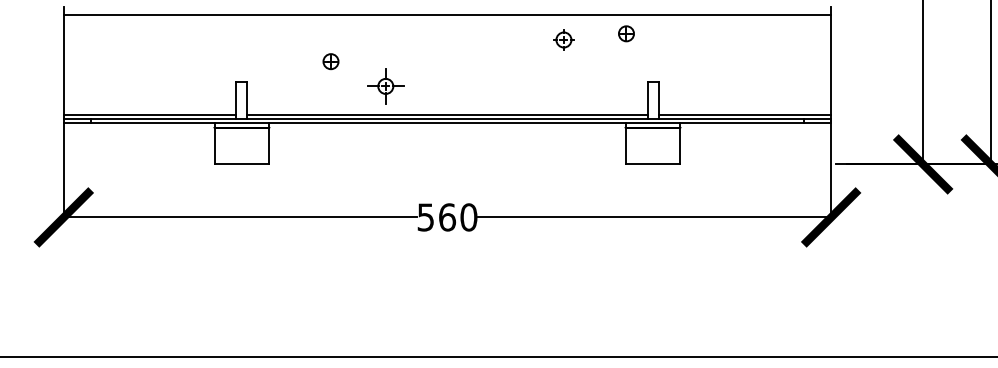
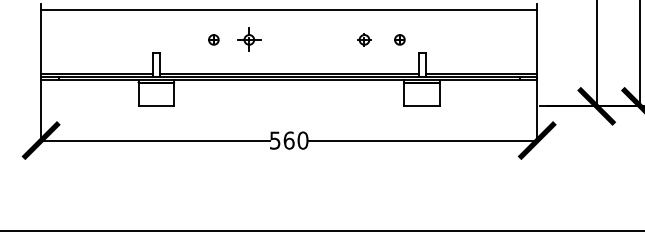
part: (625, 33) -> (399, 39), moved
part: (563, 39) -> (364, 39), moved
part: (386, 85) -> (249, 39), moved

